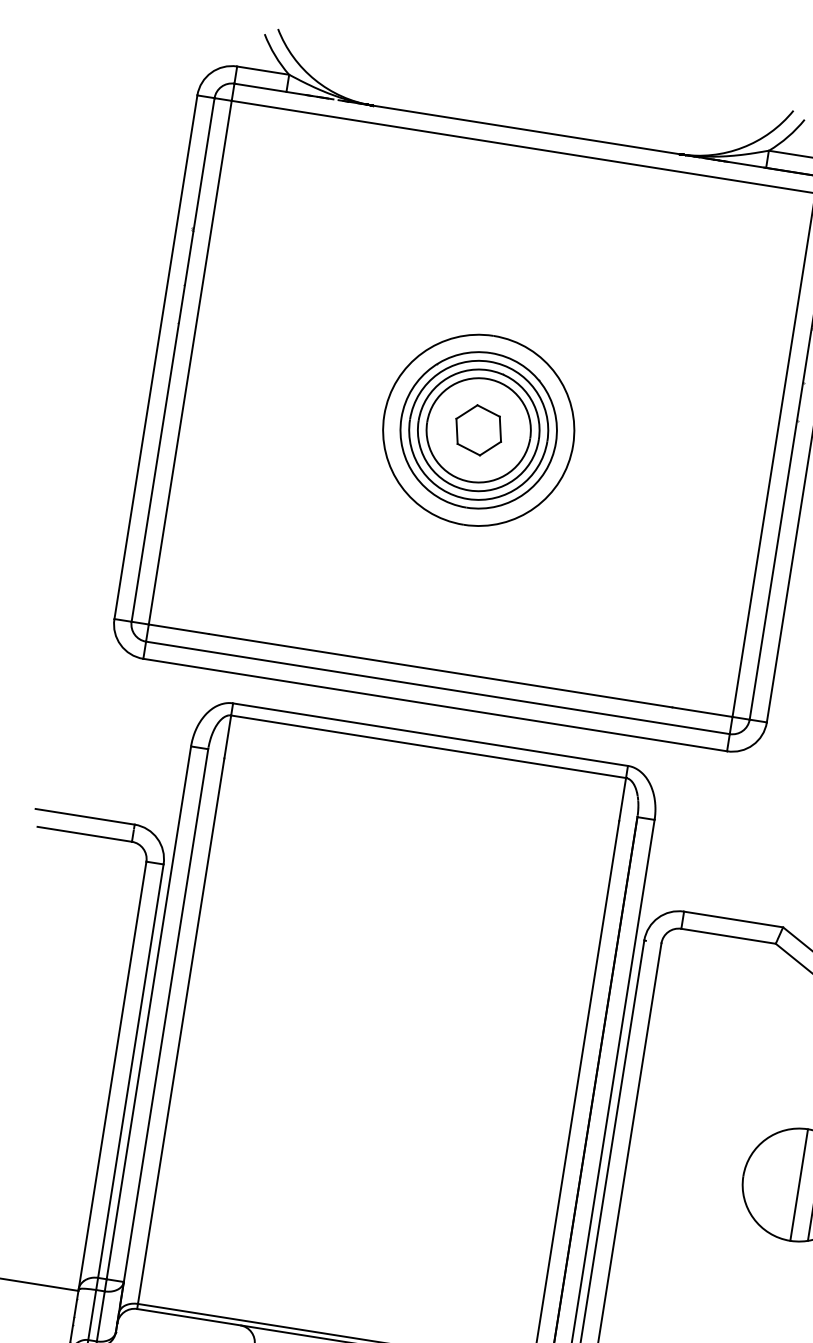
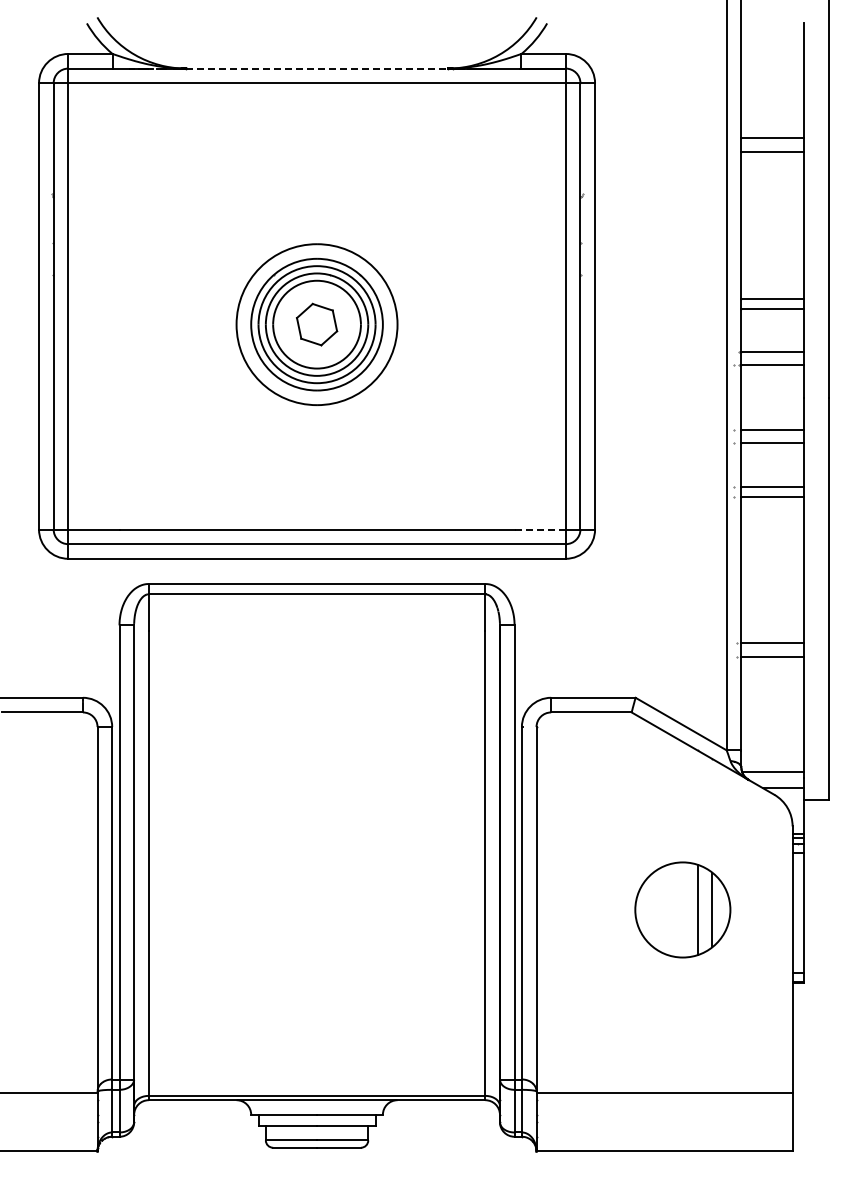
line: (526, 129) -> (317, 68), solid -> dashed
line: (702, 712) -> (540, 529), solid -> dashed
line: (798, 1184) -> (682, 909), removed

